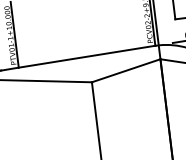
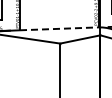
line: (87, 56) -> (59, 28), solid -> dashed

